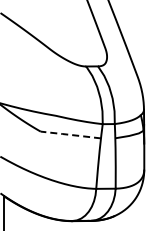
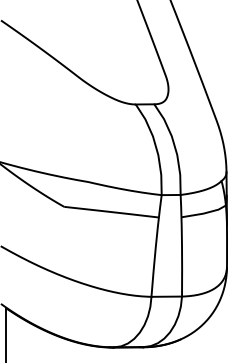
line: (70, 134) -> (110, 211), dashed -> solid

